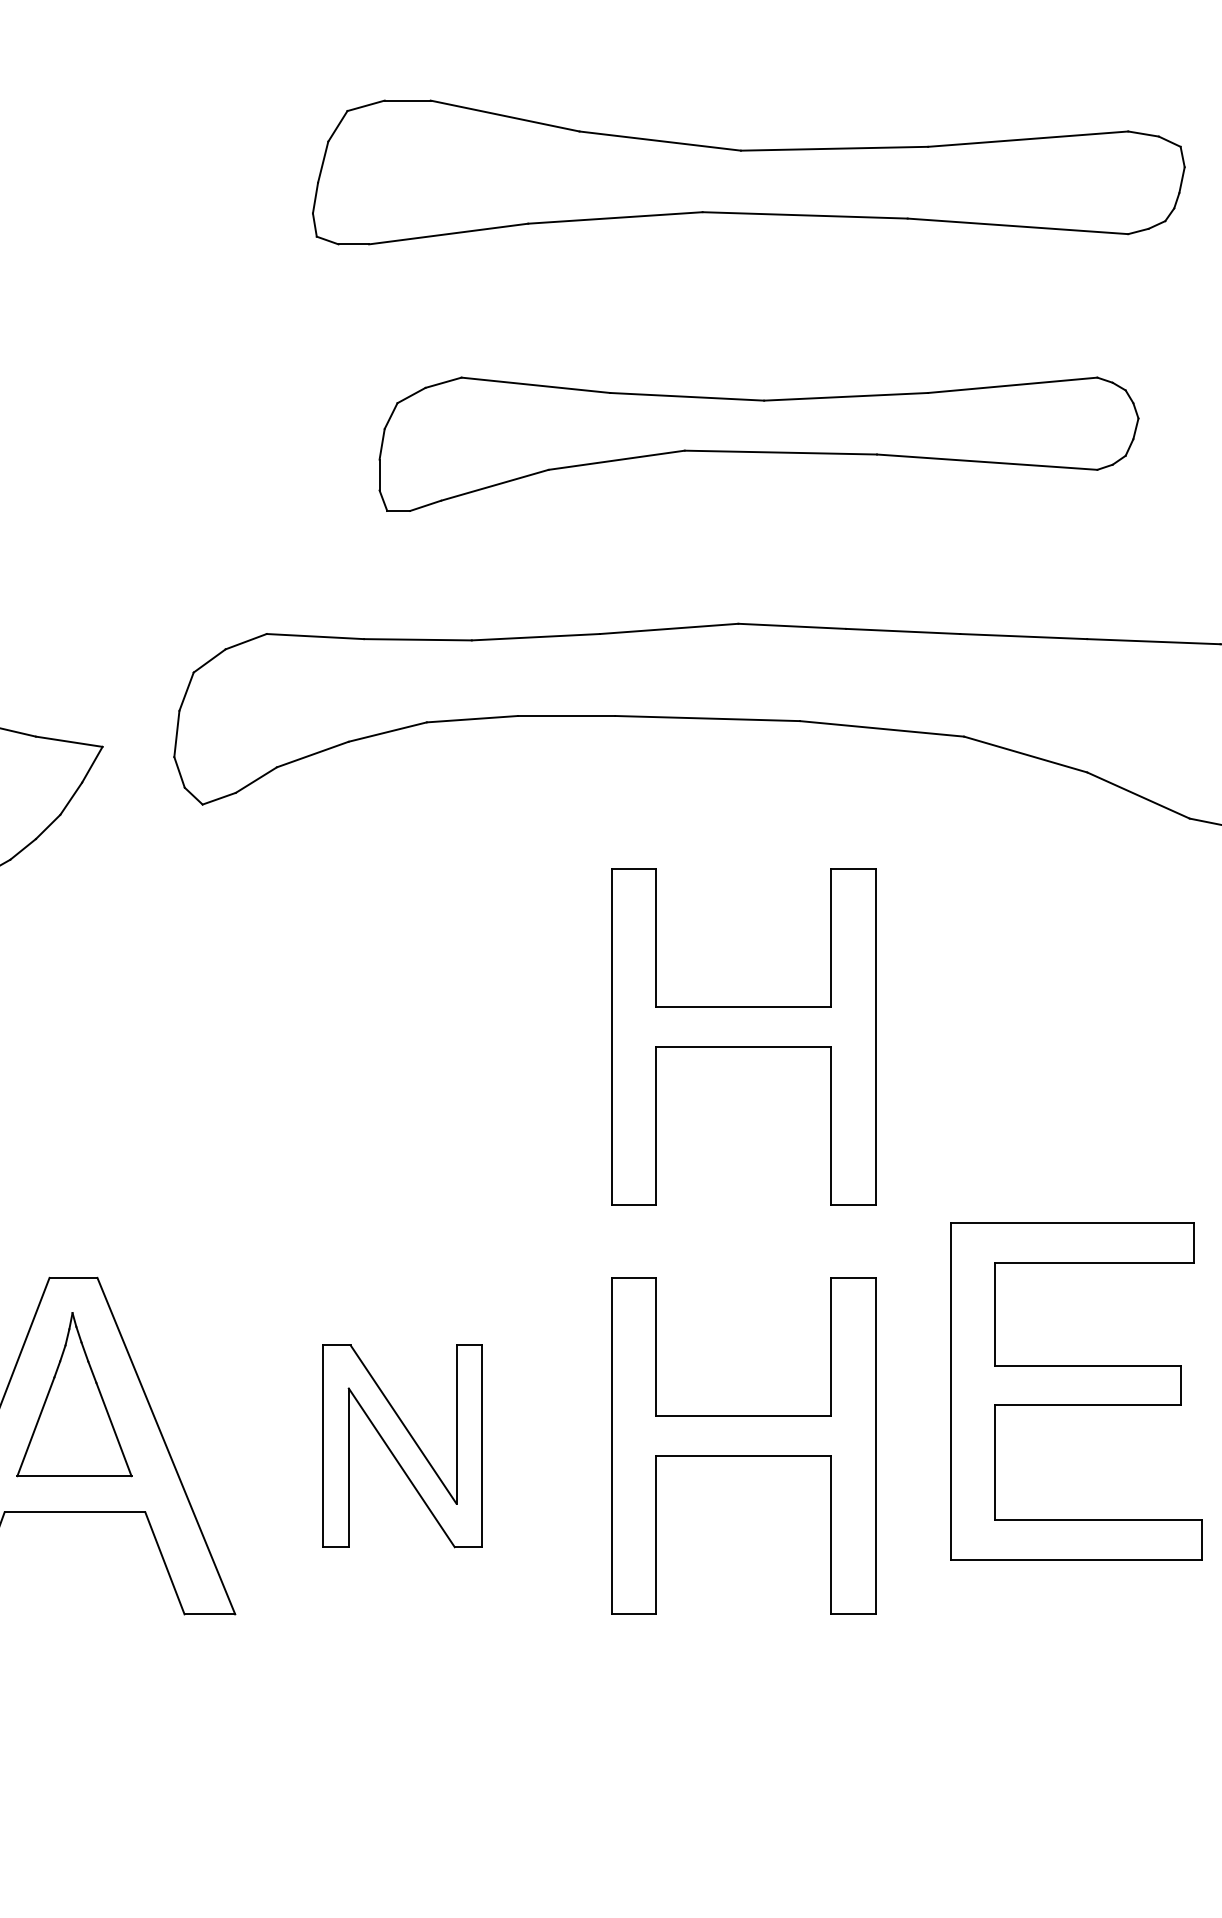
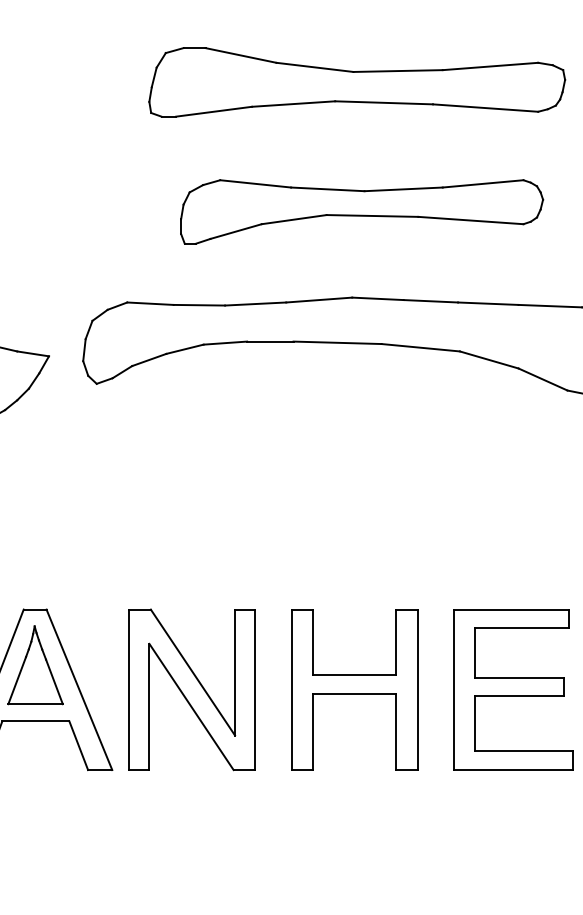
part: (743, 1036) -> (354, 494), removed
part: (1076, 1390) -> (513, 689), moved
part: (401, 1445) -> (191, 689), size x1.67

